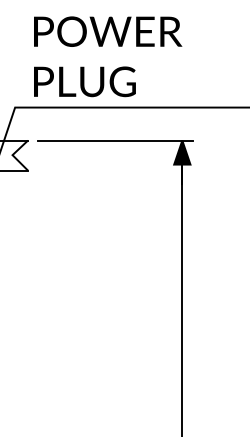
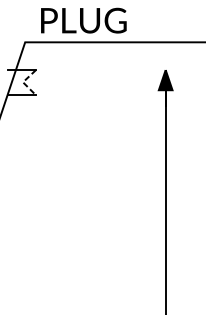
line: (114, 140) -> (108, 70), removed
line: (12, 155) -> (22, 82), solid -> dashed

